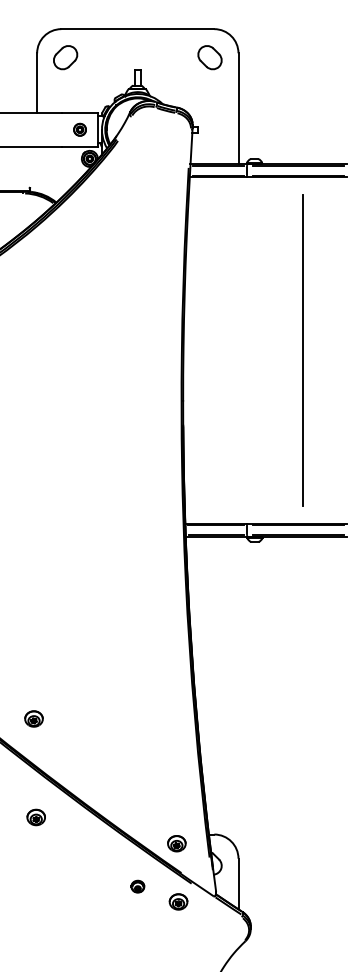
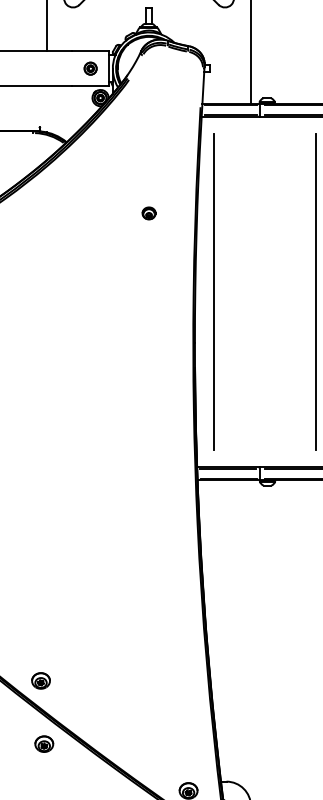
part: (137, 272) -> (148, 213), added
line: (201, 350) -> (213, 291), added
part: (33, 718) -> (40, 680), moved
part: (35, 817) -> (43, 744), moved

